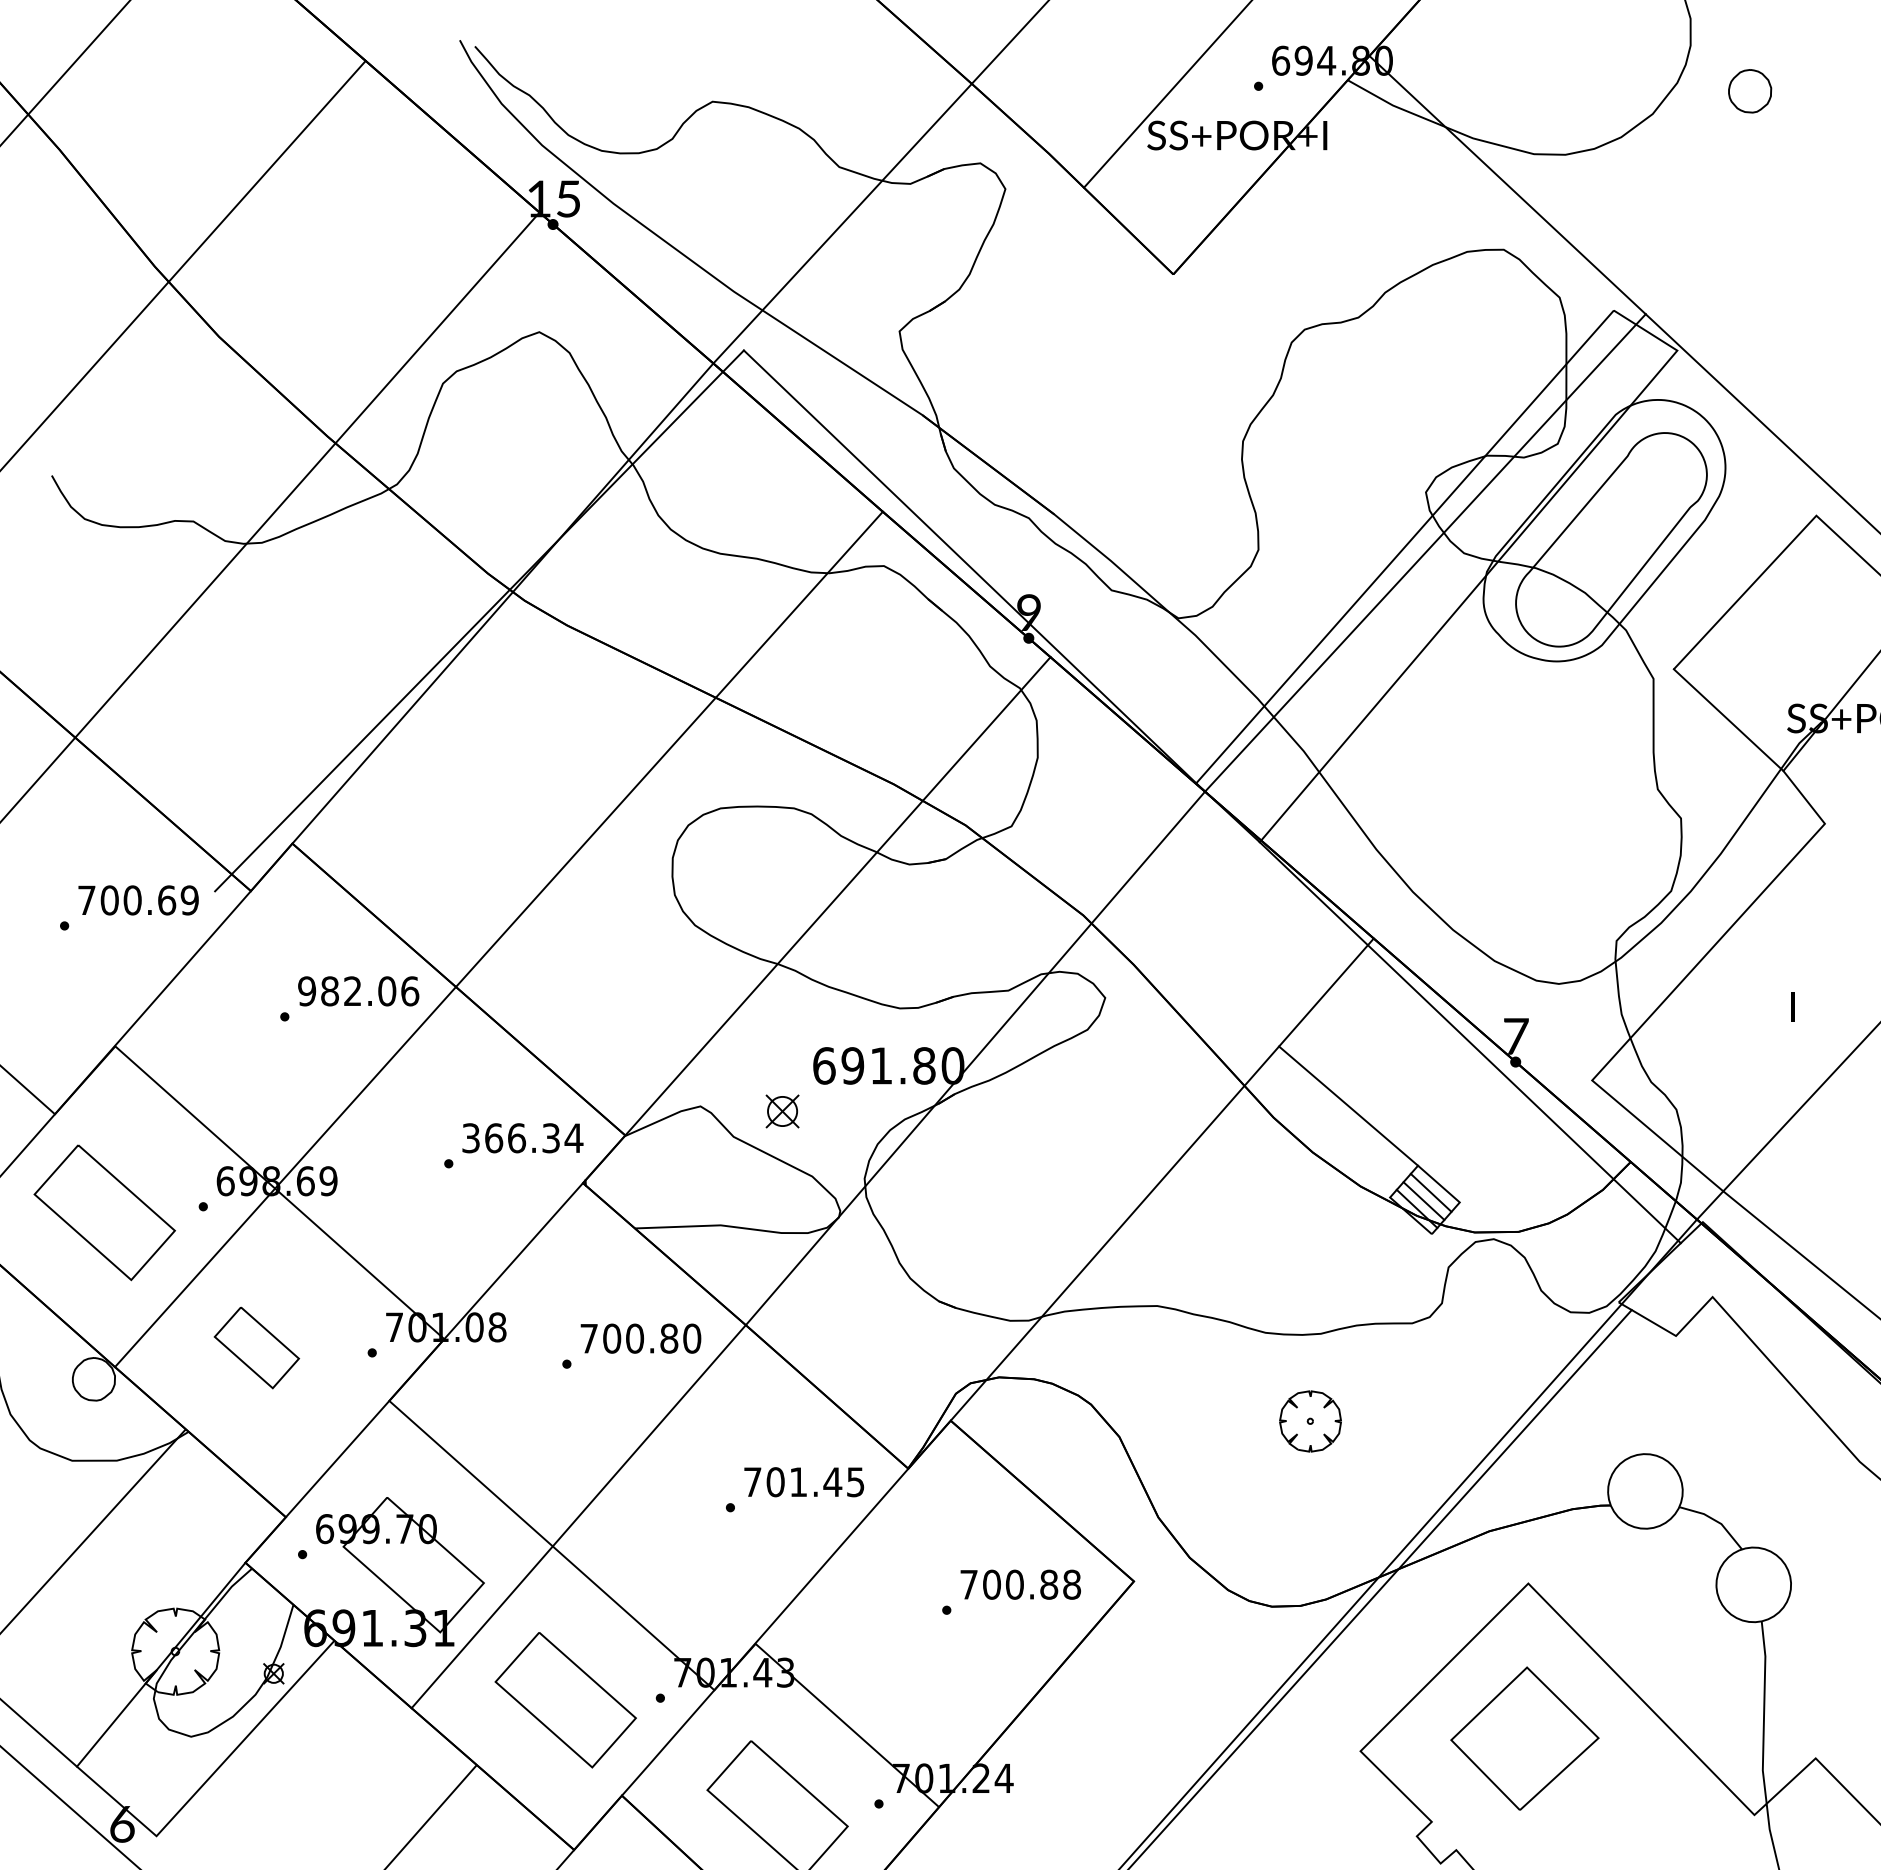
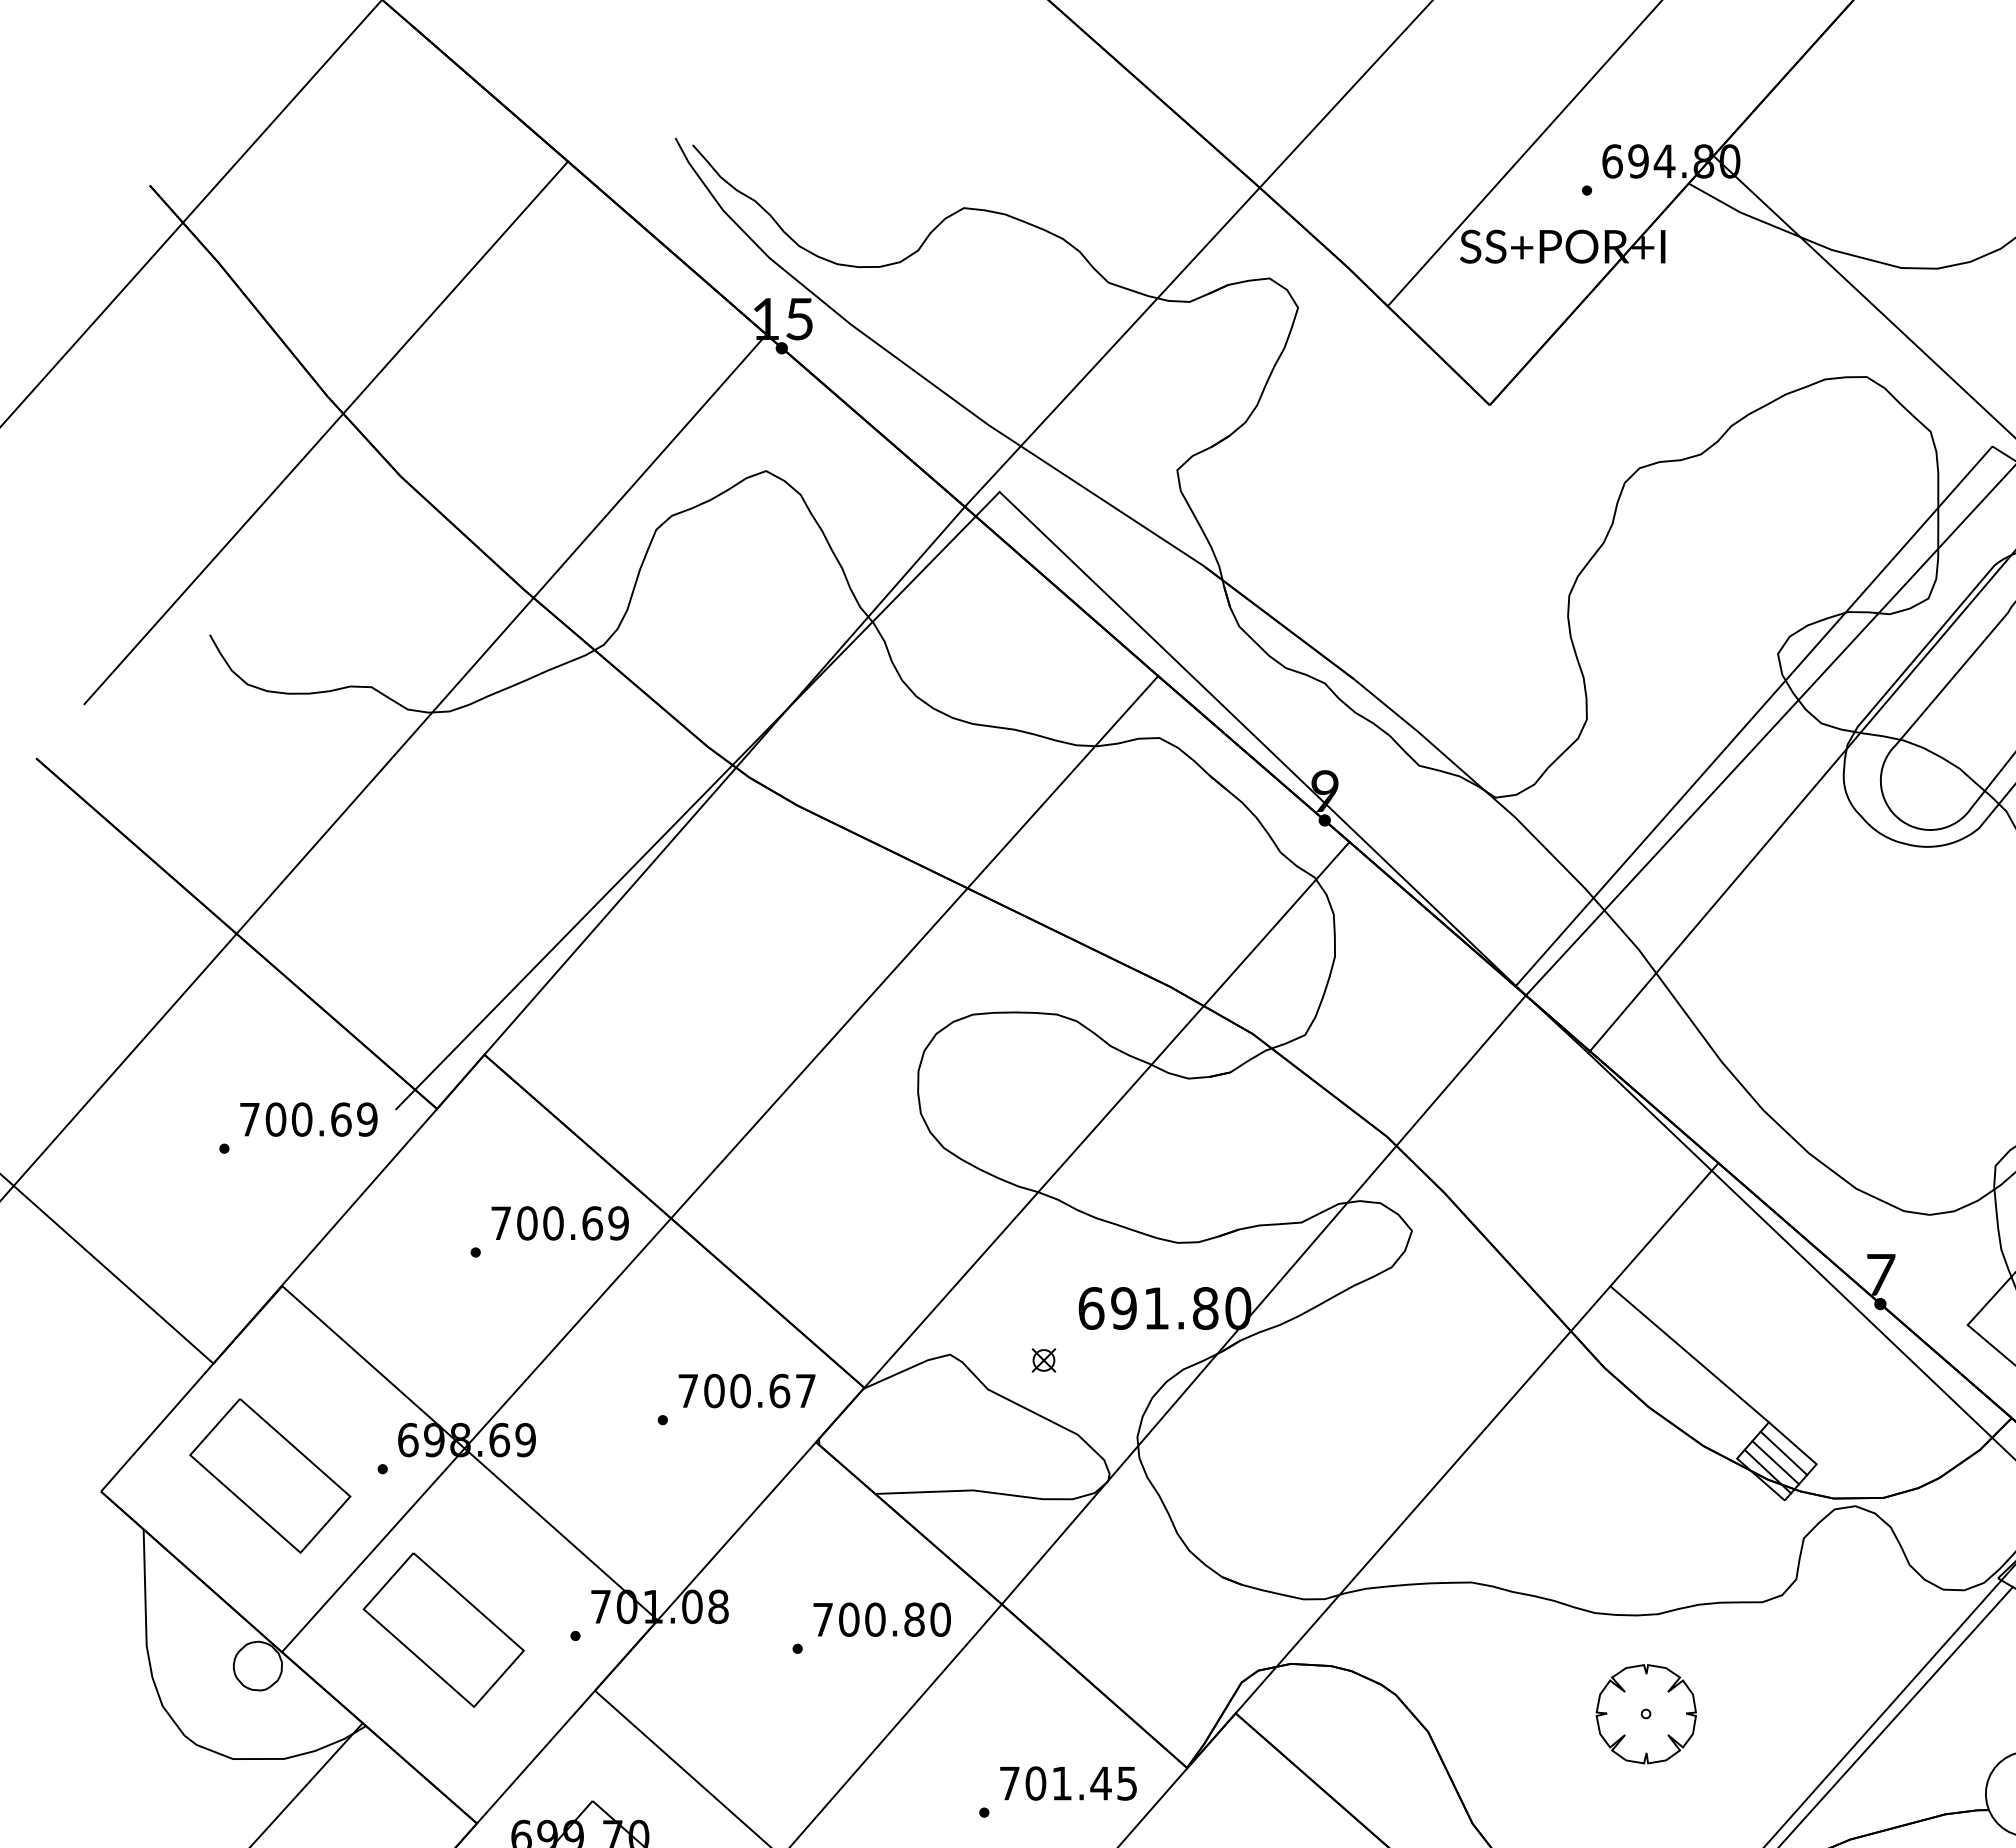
text: (358, 991) -> (559, 1223), 982.06 -> 700.69
part: (782, 1111) -> (1043, 1360), size x0.62
text: (522, 1138) -> (746, 1391), 366.34 -> 700.67
part: (256, 1347) -> (443, 1629), size x1.67
part: (1310, 1421) -> (1646, 1714), size x1.43

